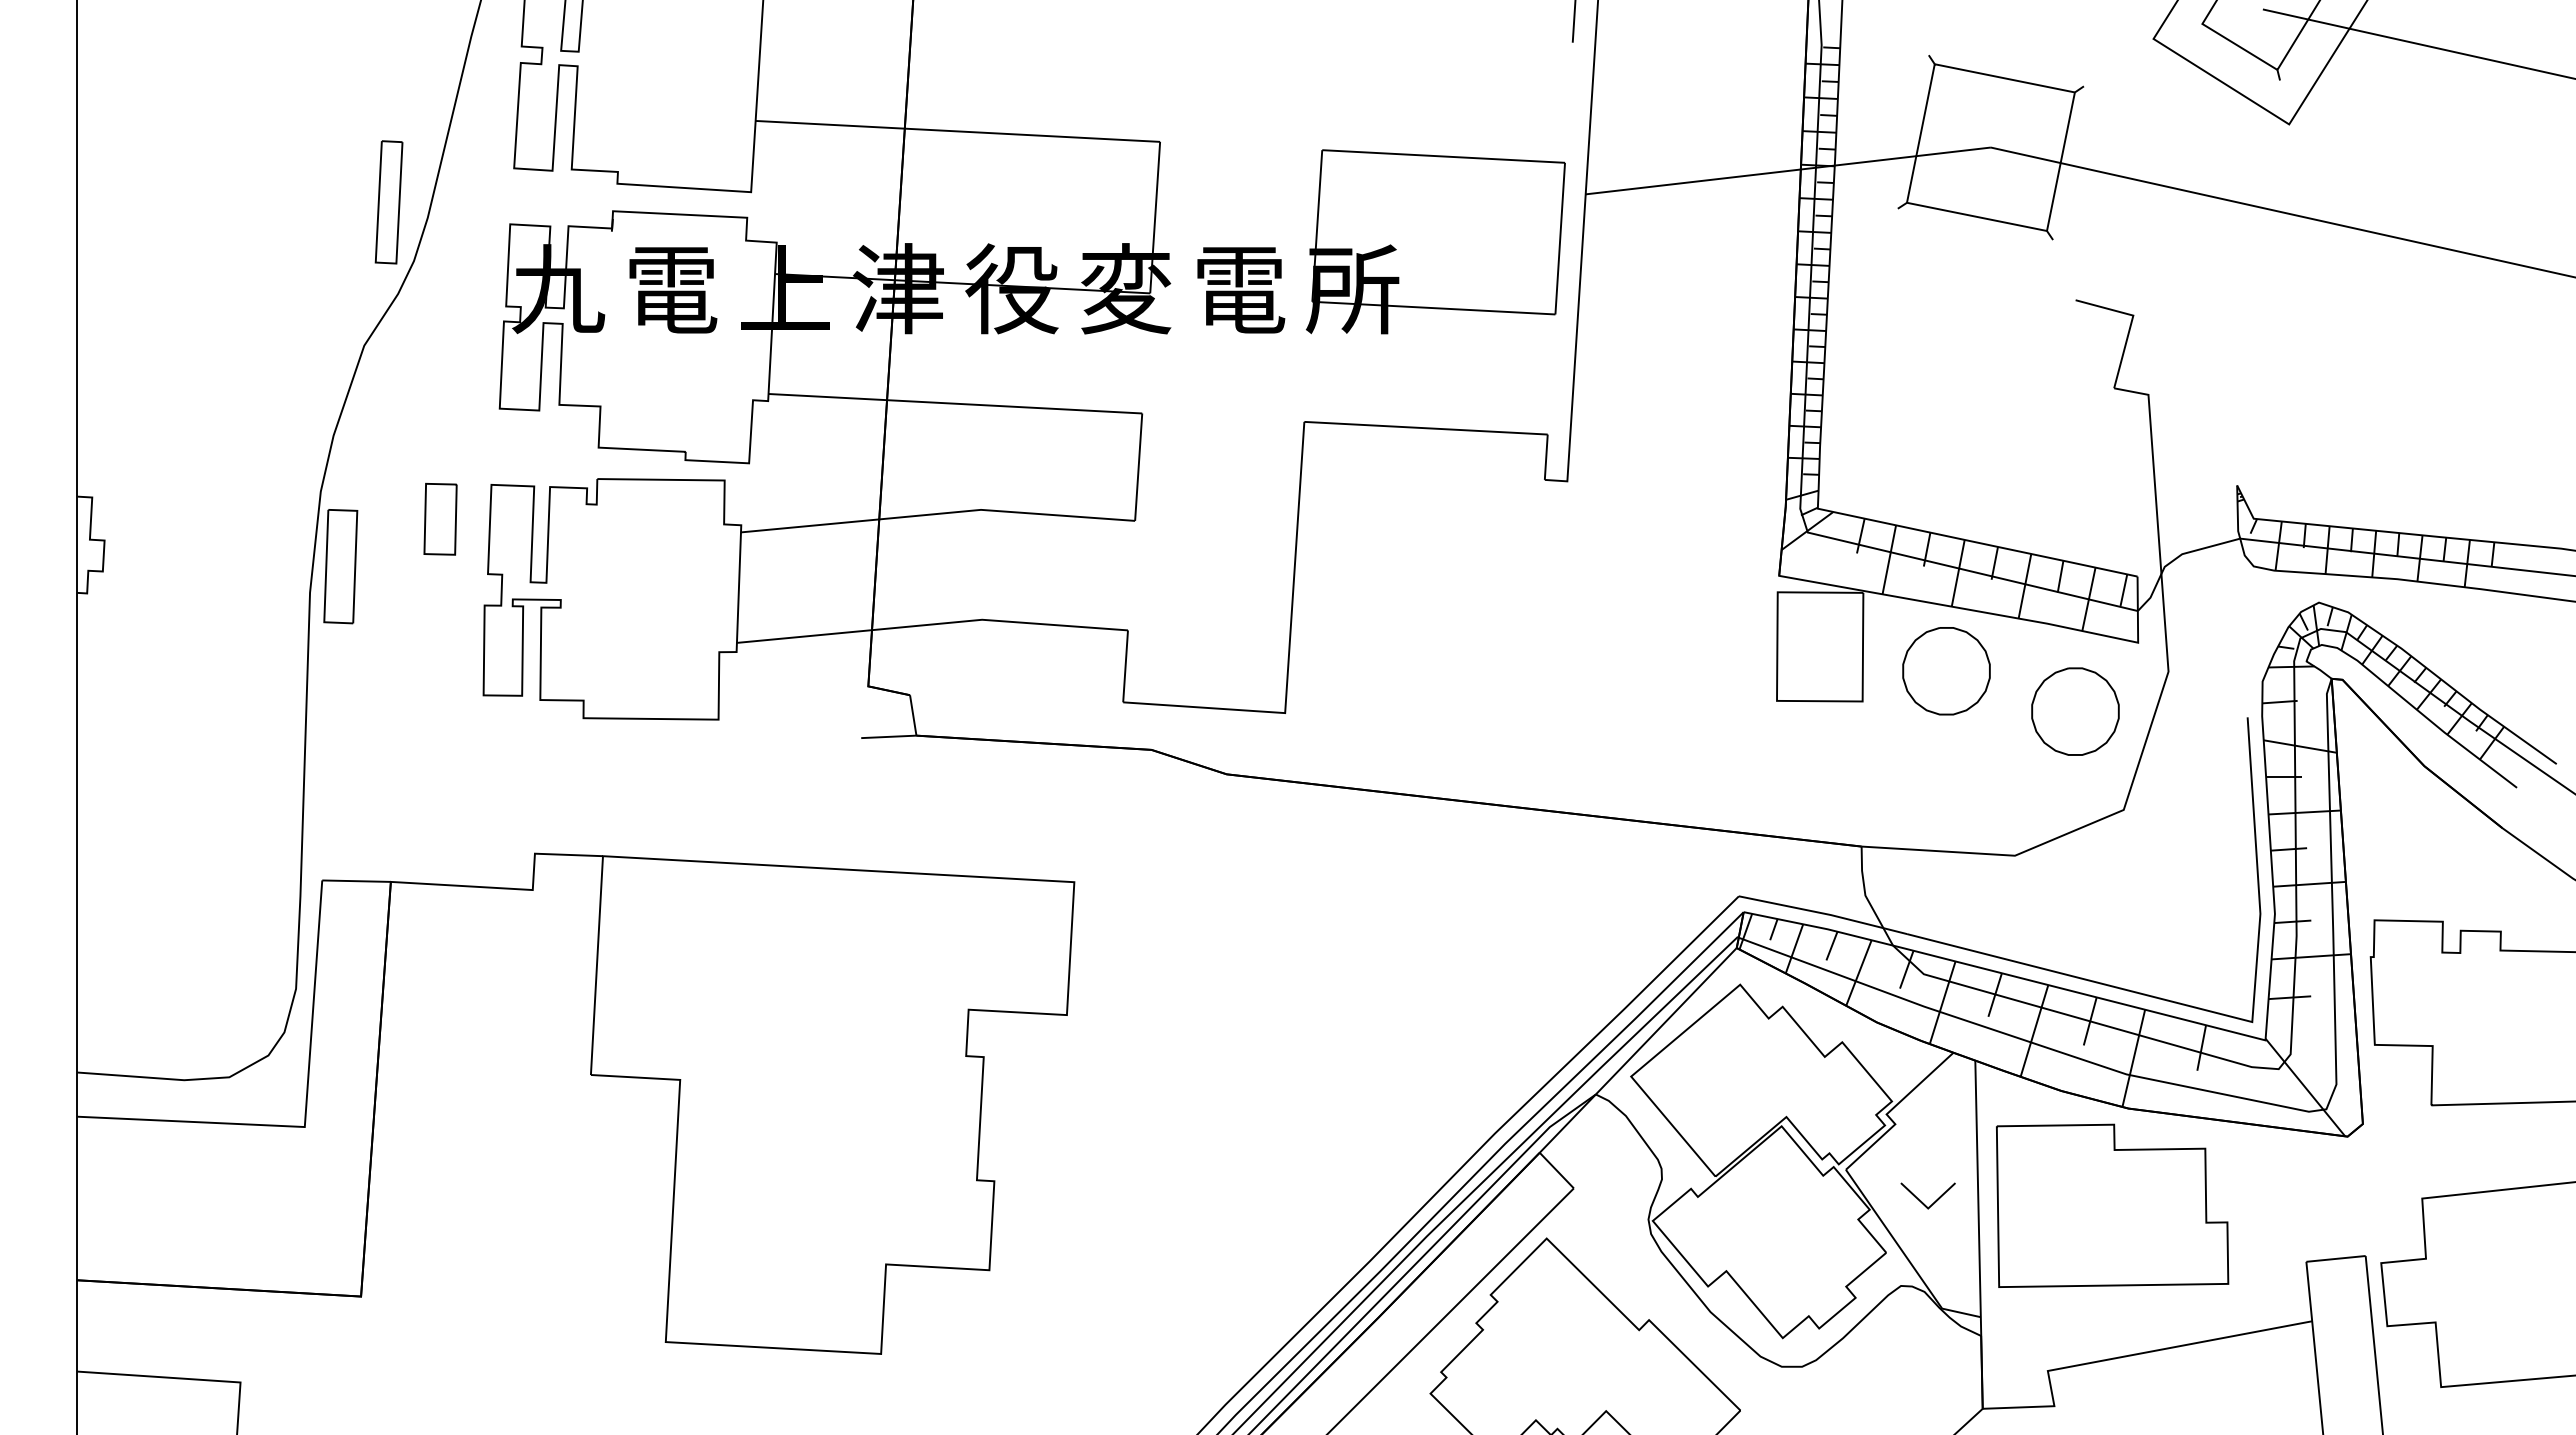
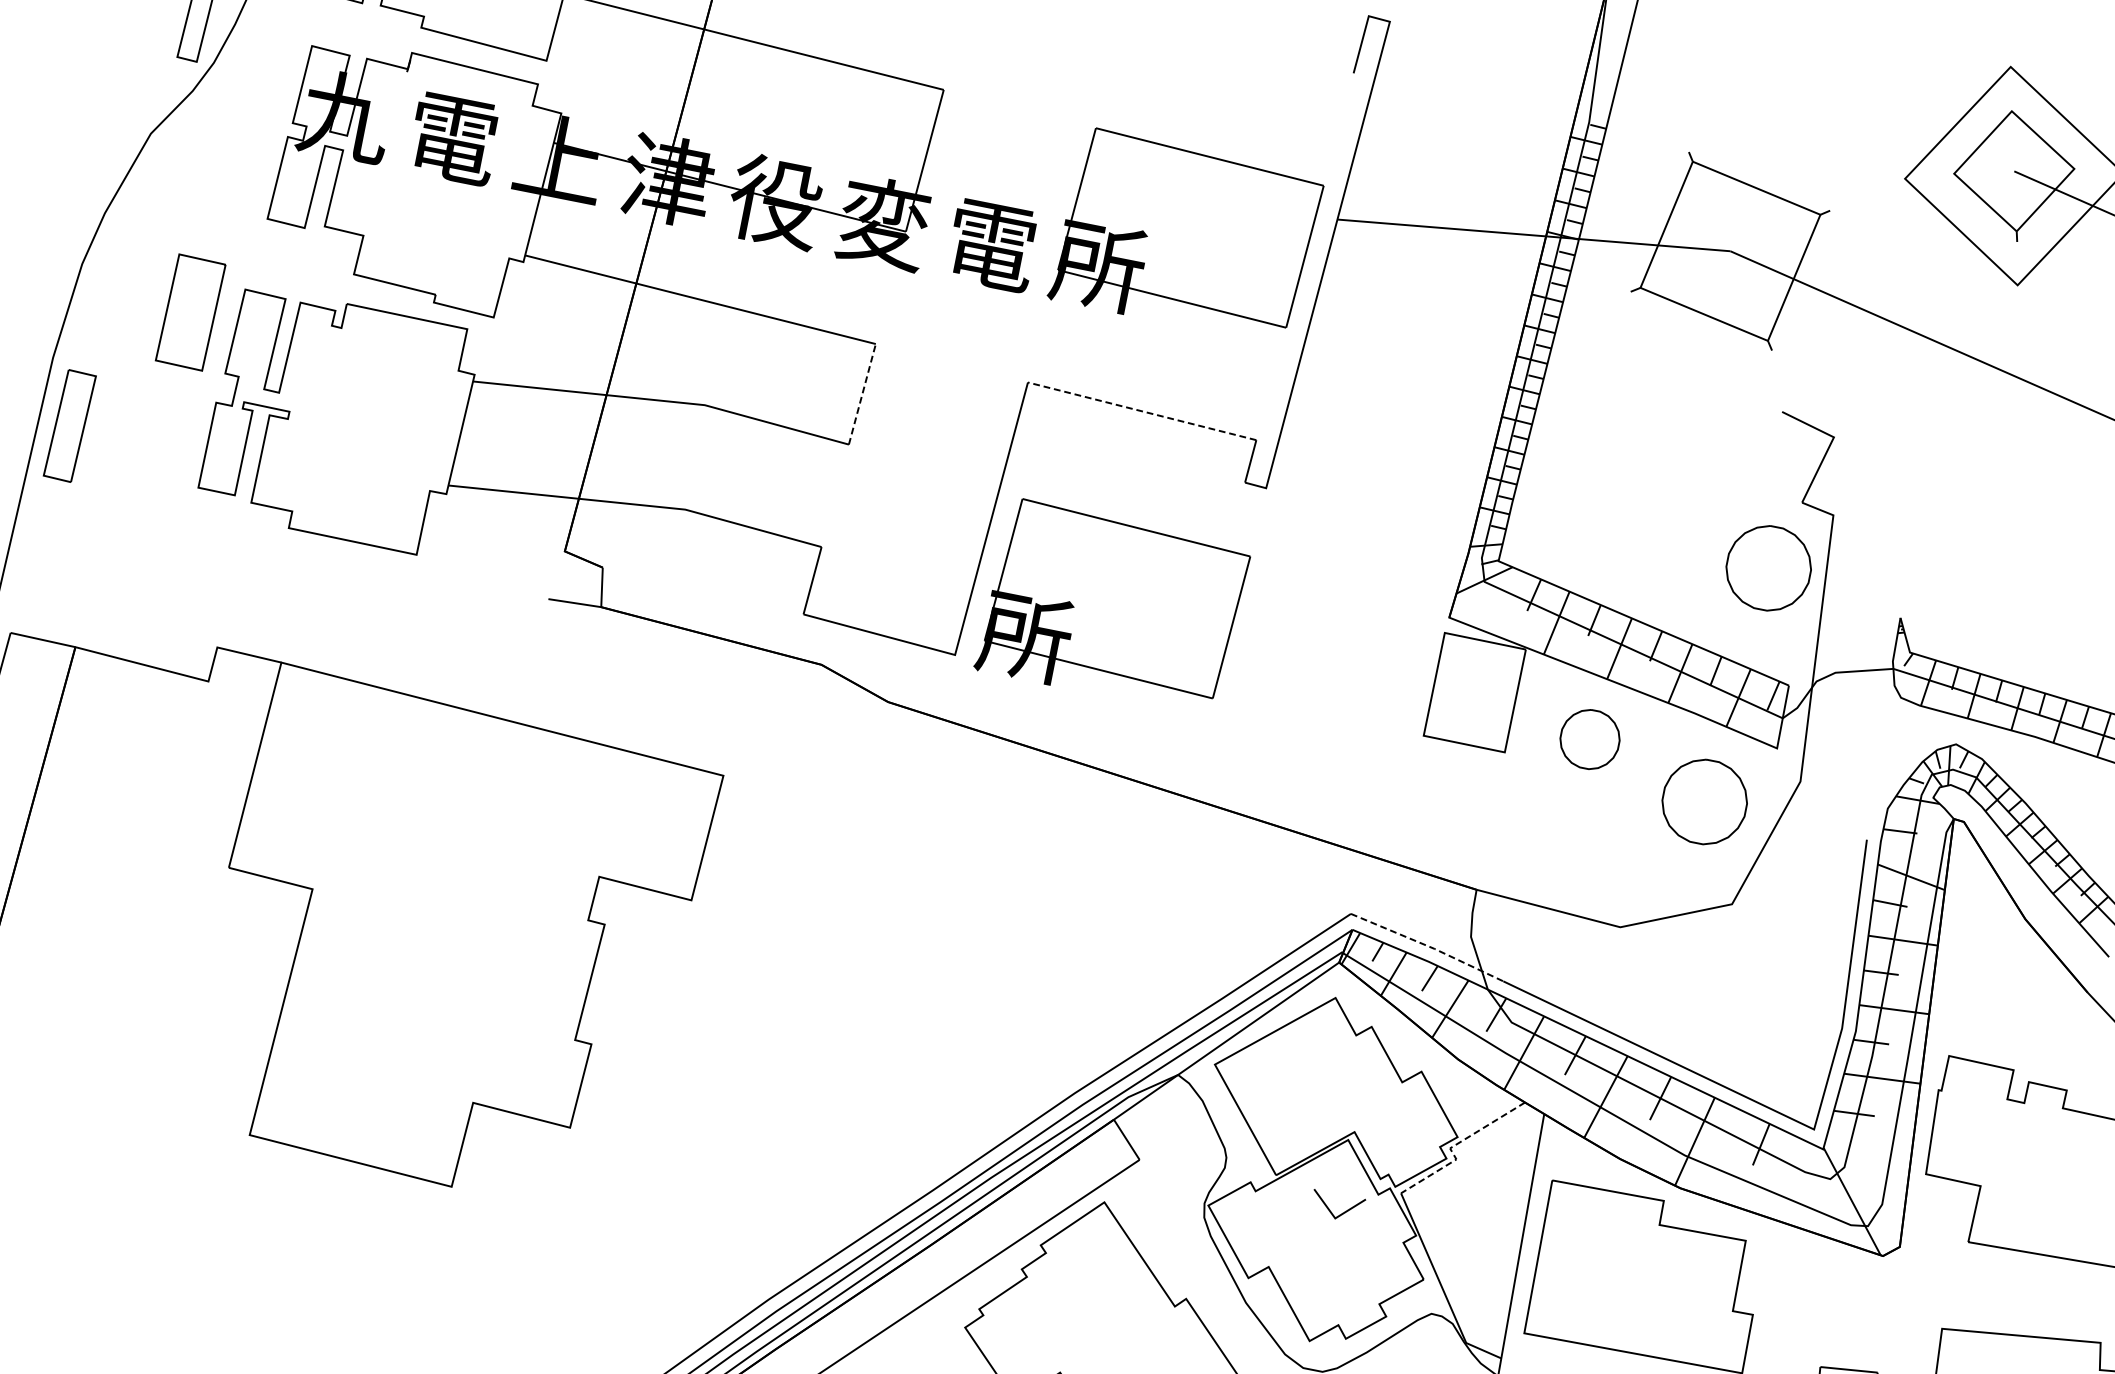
line: (1426, 428) -> (1142, 411), solid -> dashed
part: (2093, 461) -> (1768, 568), added
line: (1138, 467) -> (862, 394), solid -> dashed
part: (440, 519) -> (190, 312), size x1.6
part: (340, 566) -> (69, 425), moved
part: (1435, 632) -> (1112, 606), added
part: (1946, 671) -> (1589, 739), size x0.7
line: (1825, 913) -> (1429, 946), solid -> dashed
line: (1888, 1112) -> (1452, 1146), solid -> dashed
part: (1921, 1200) -> (1330, 1209), moved

